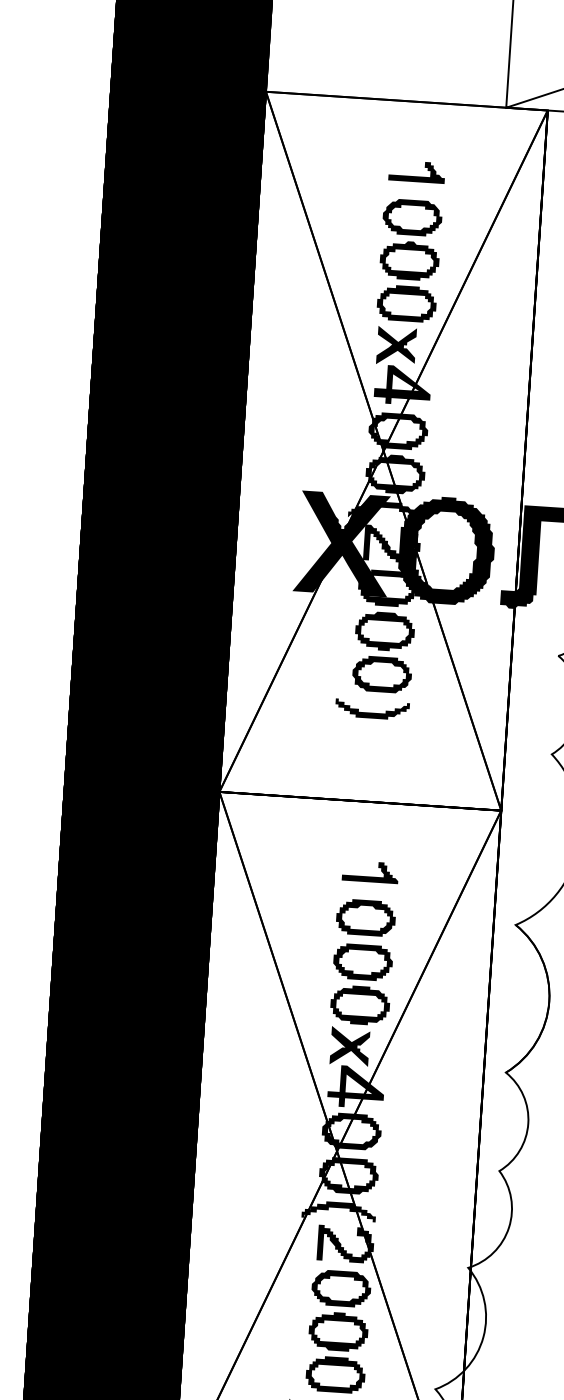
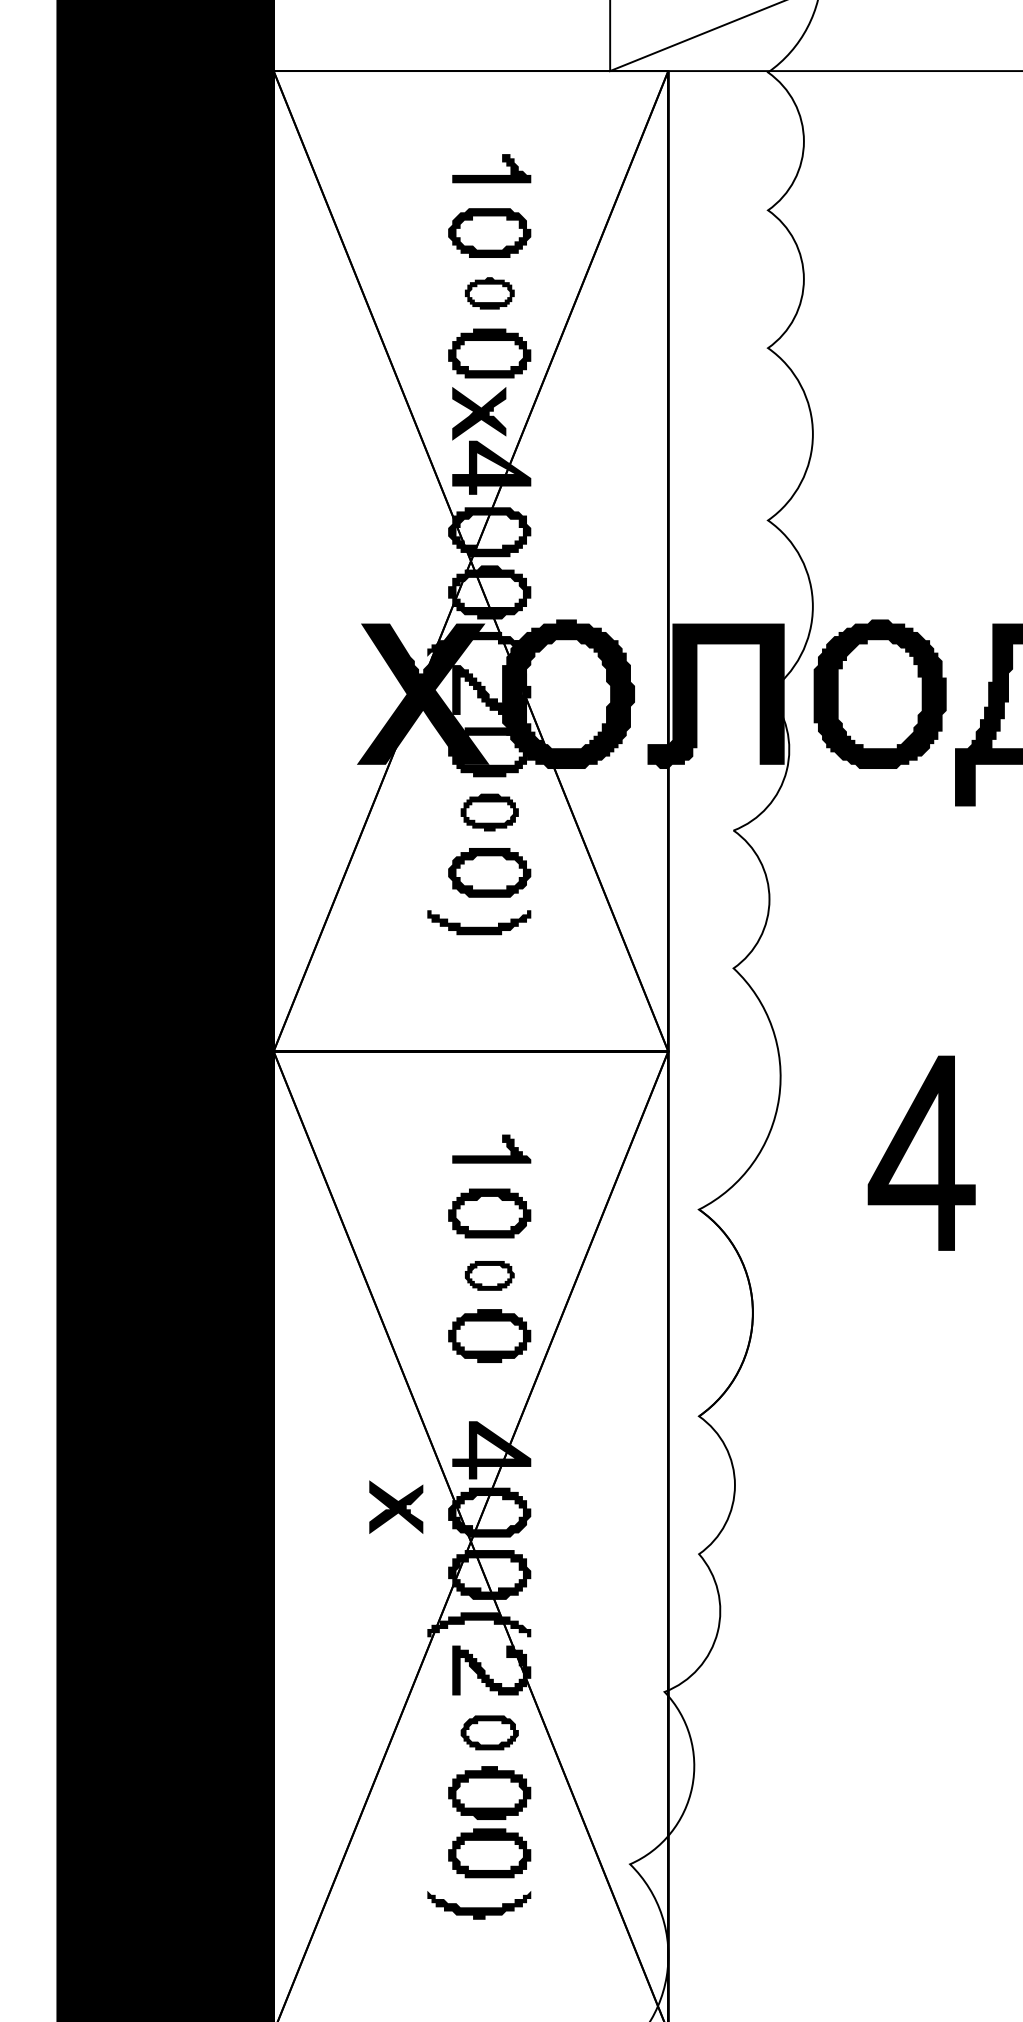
part: (409, 260) -> (489, 293), size x0.6
part: (384, 631) -> (489, 812), size x0.7
part: (362, 962) -> (489, 1275), size x0.6
part: (350, 1045) -> (396, 1506), moved
part: (341, 1288) -> (489, 1732), size x0.7

